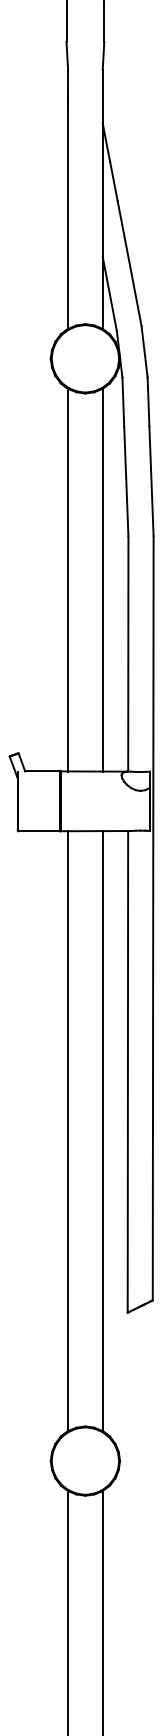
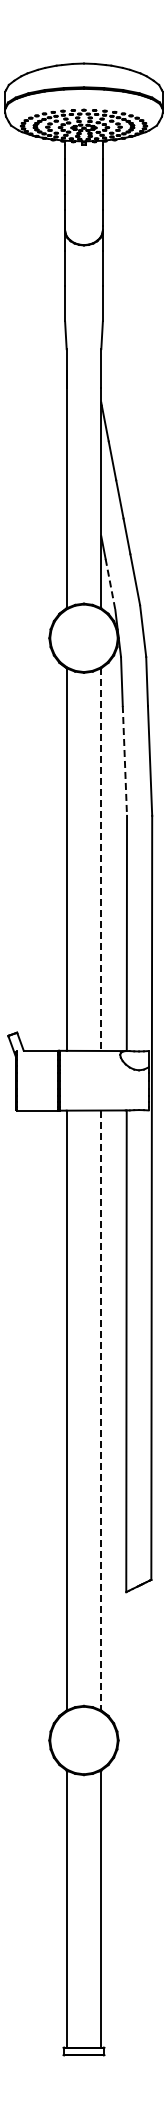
line: (111, 305) -> (110, 584), solid -> dashed
line: (125, 481) -> (124, 760), solid -> dashed
line: (102, 581) -> (101, 860), solid -> dashed
line: (102, 1132) -> (101, 1411), solid -> dashed

